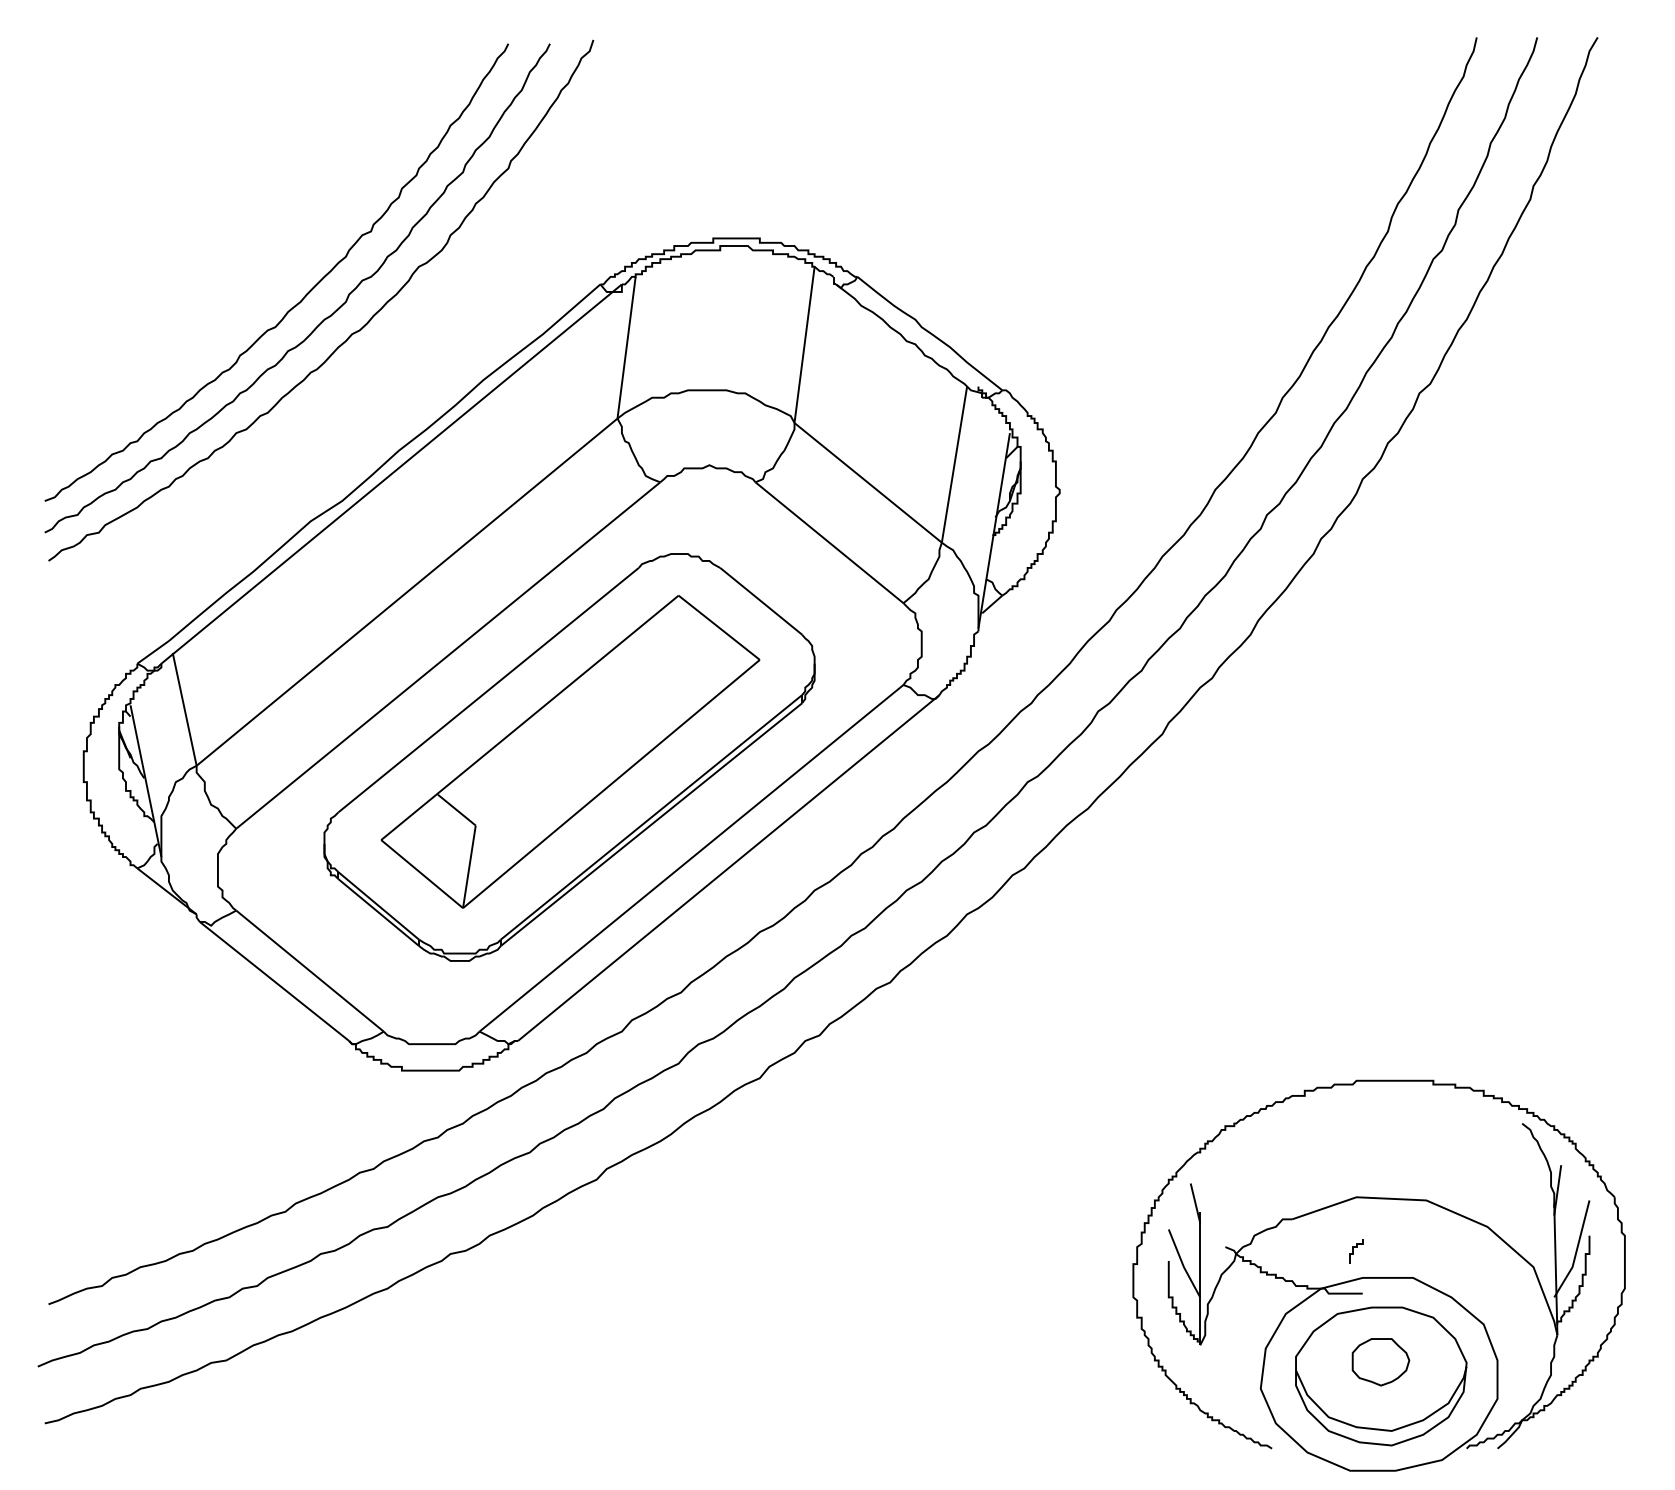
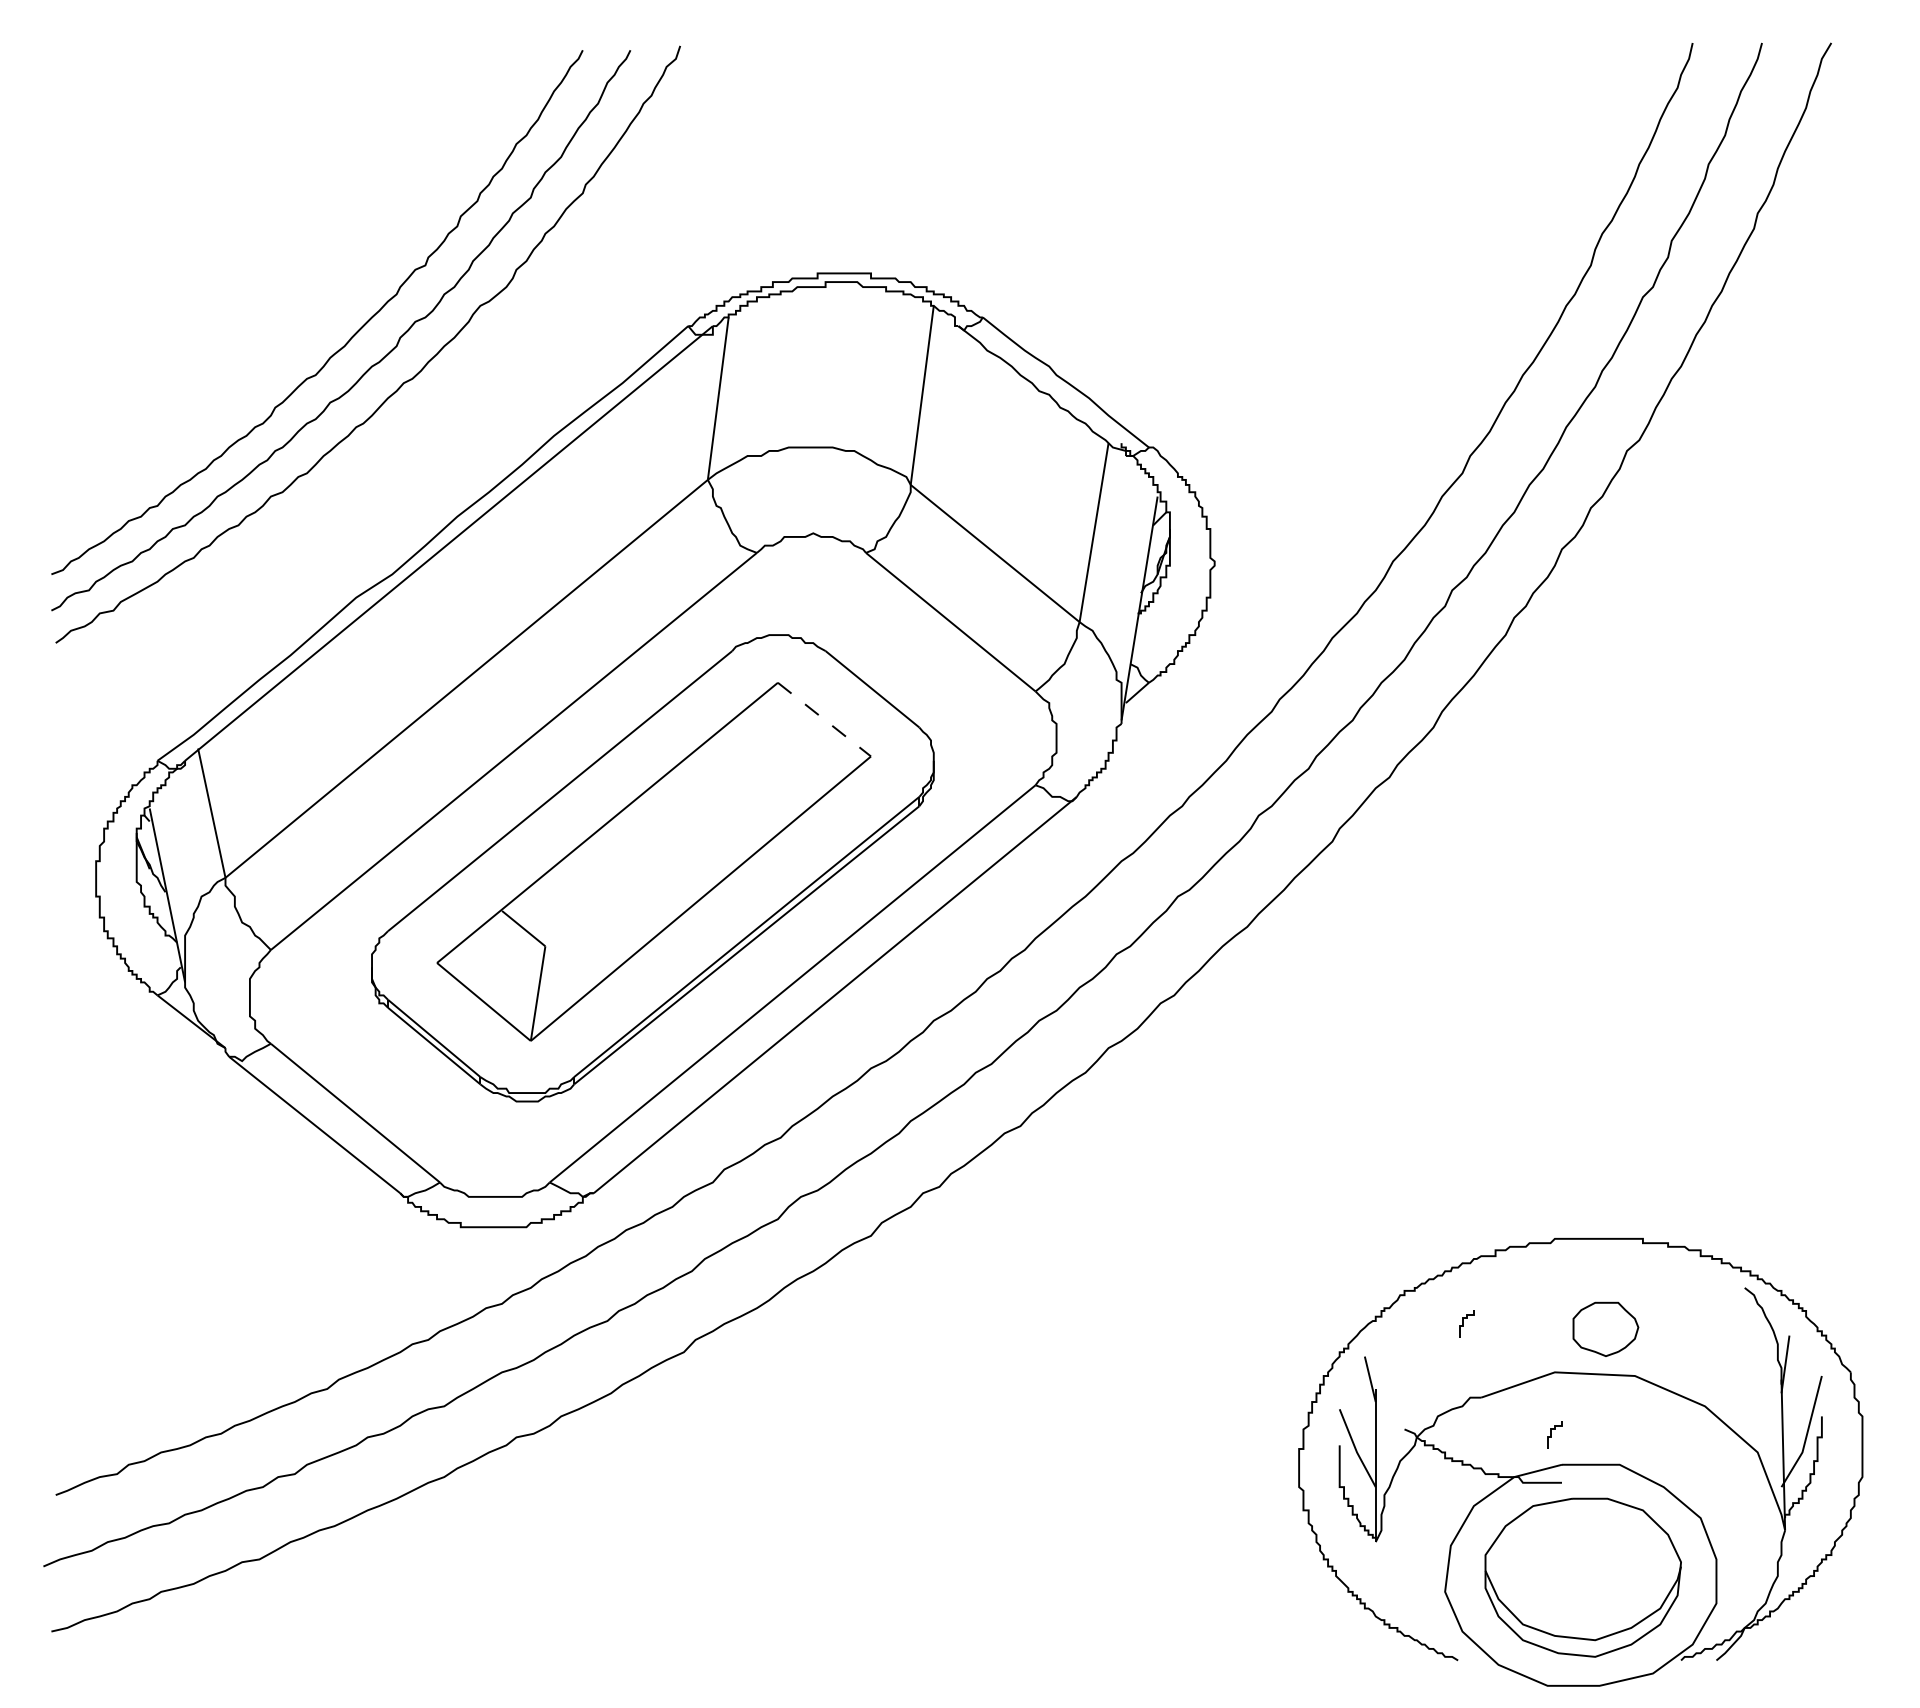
line: (719, 627) -> (824, 719), solid -> dashed
curve: (1276, 1154) -> (1463, 1323), added
part: (1380, 1361) -> (1605, 1328), moved

